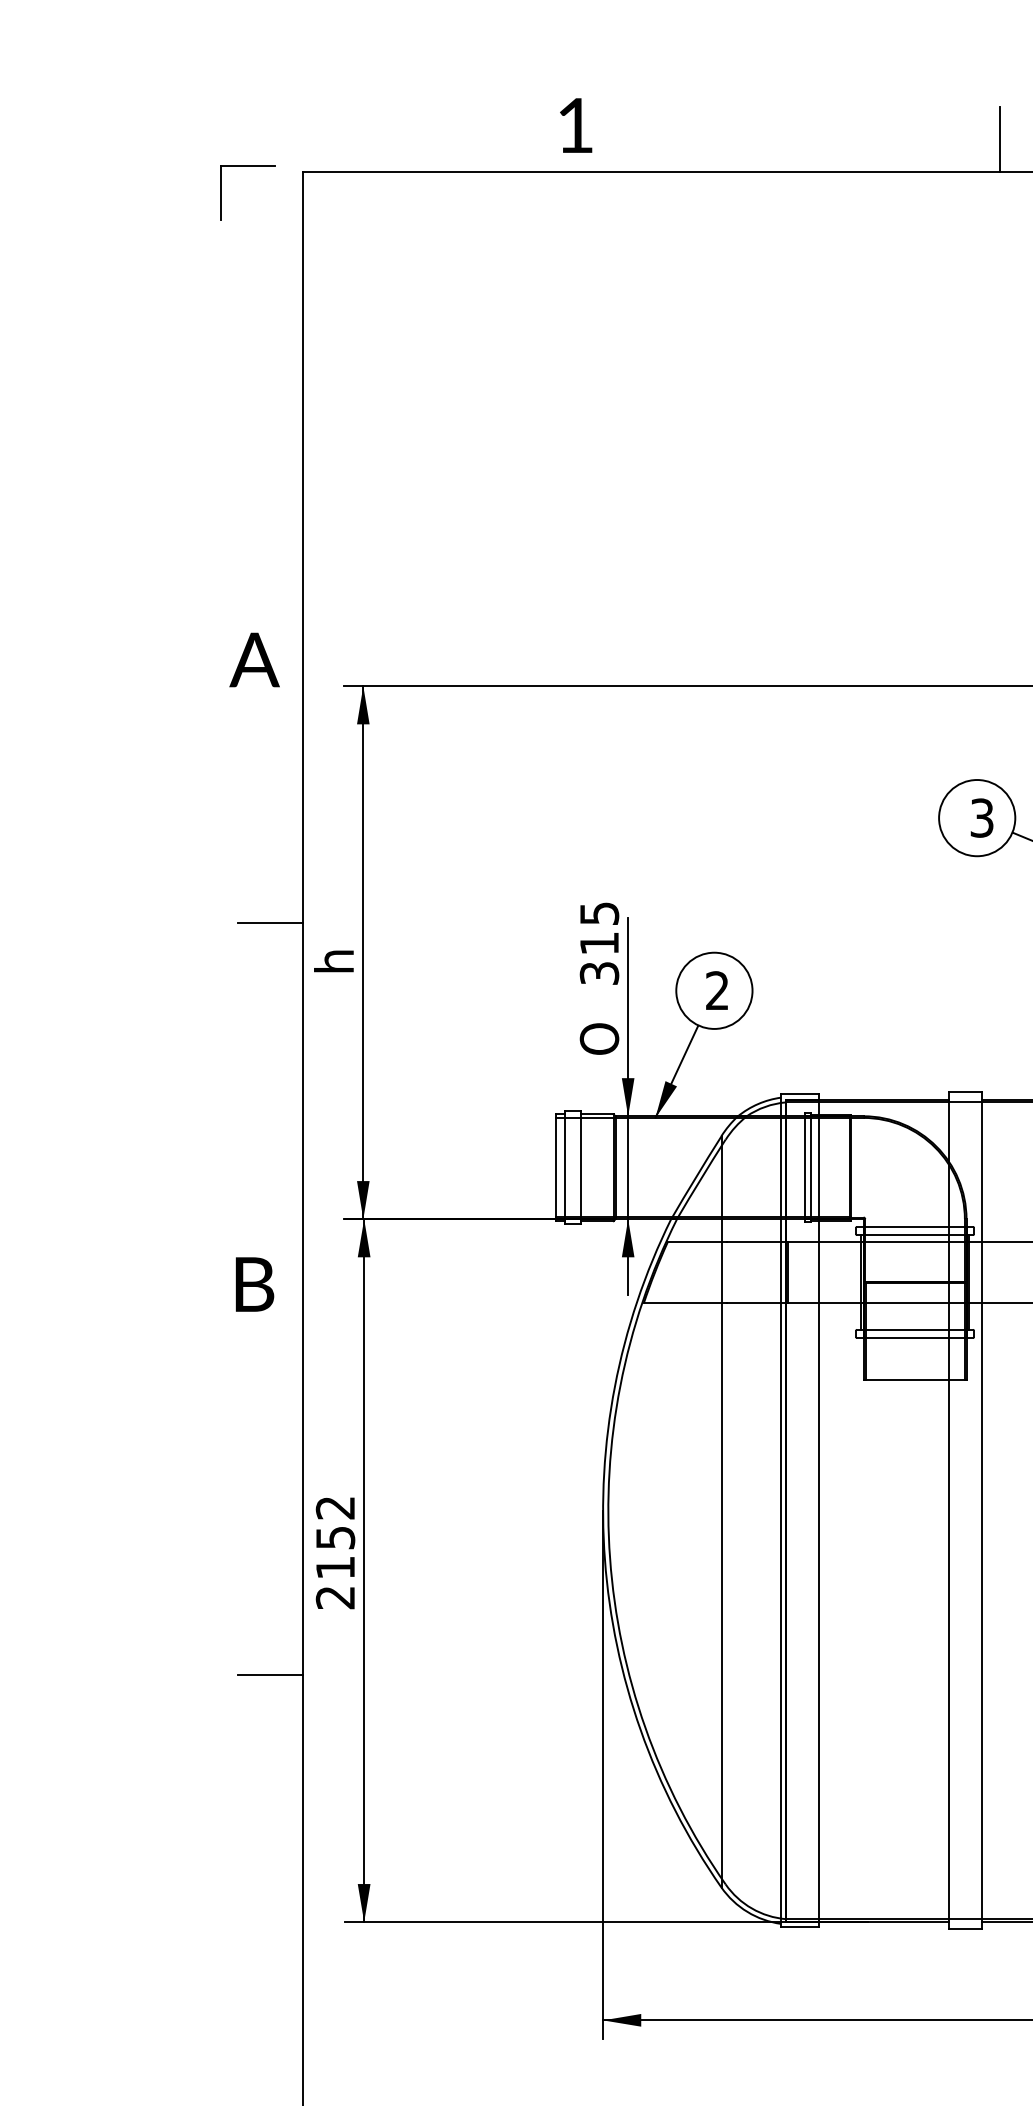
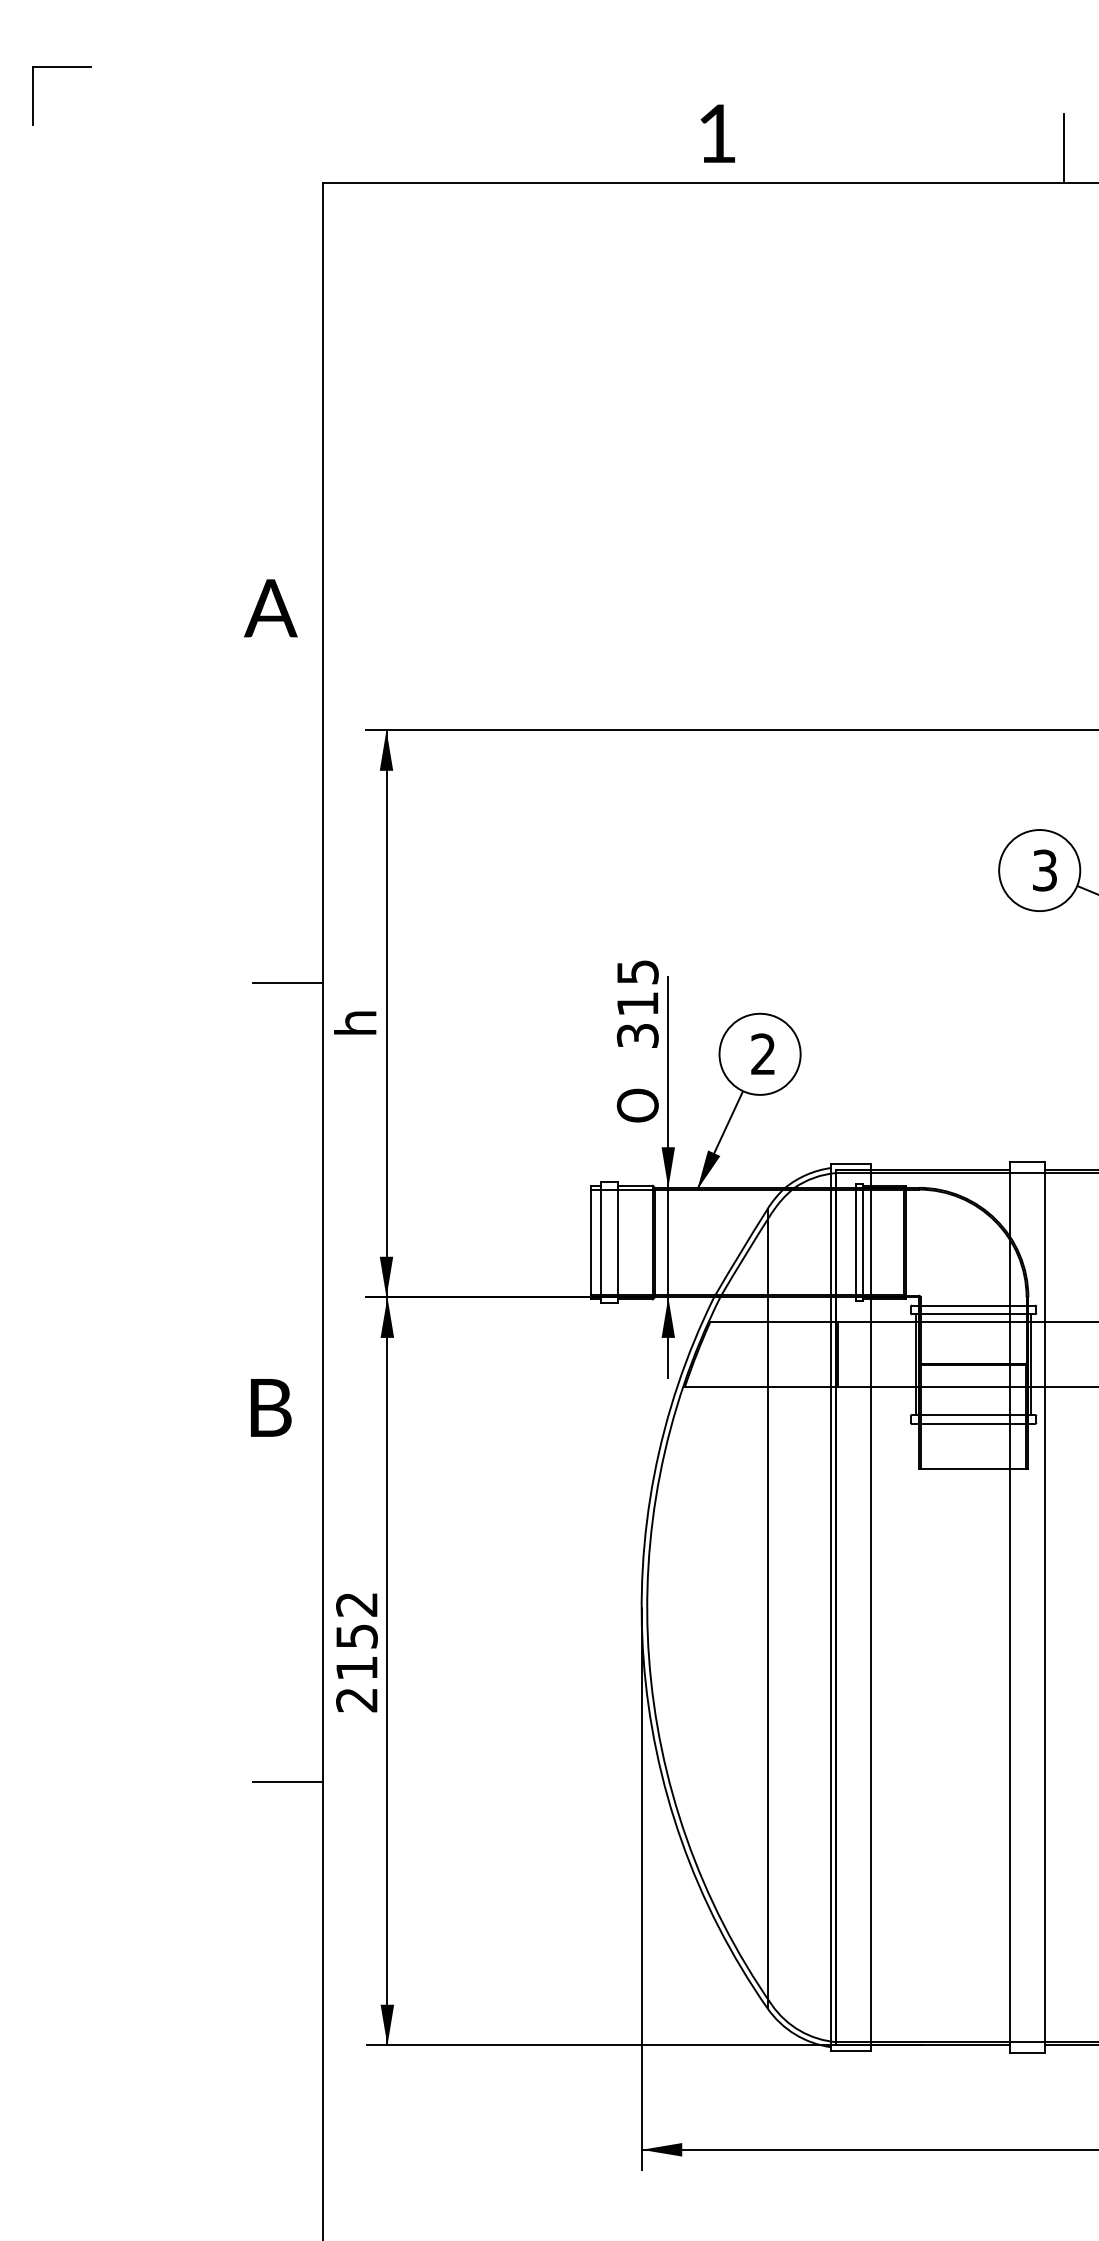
text: (575, 125) -> (717, 133), moved
part: (247, 165) -> (61, 67), moved
text: (254, 660) -> (270, 608), moved
text: (255, 1284) -> (271, 1407), moved

